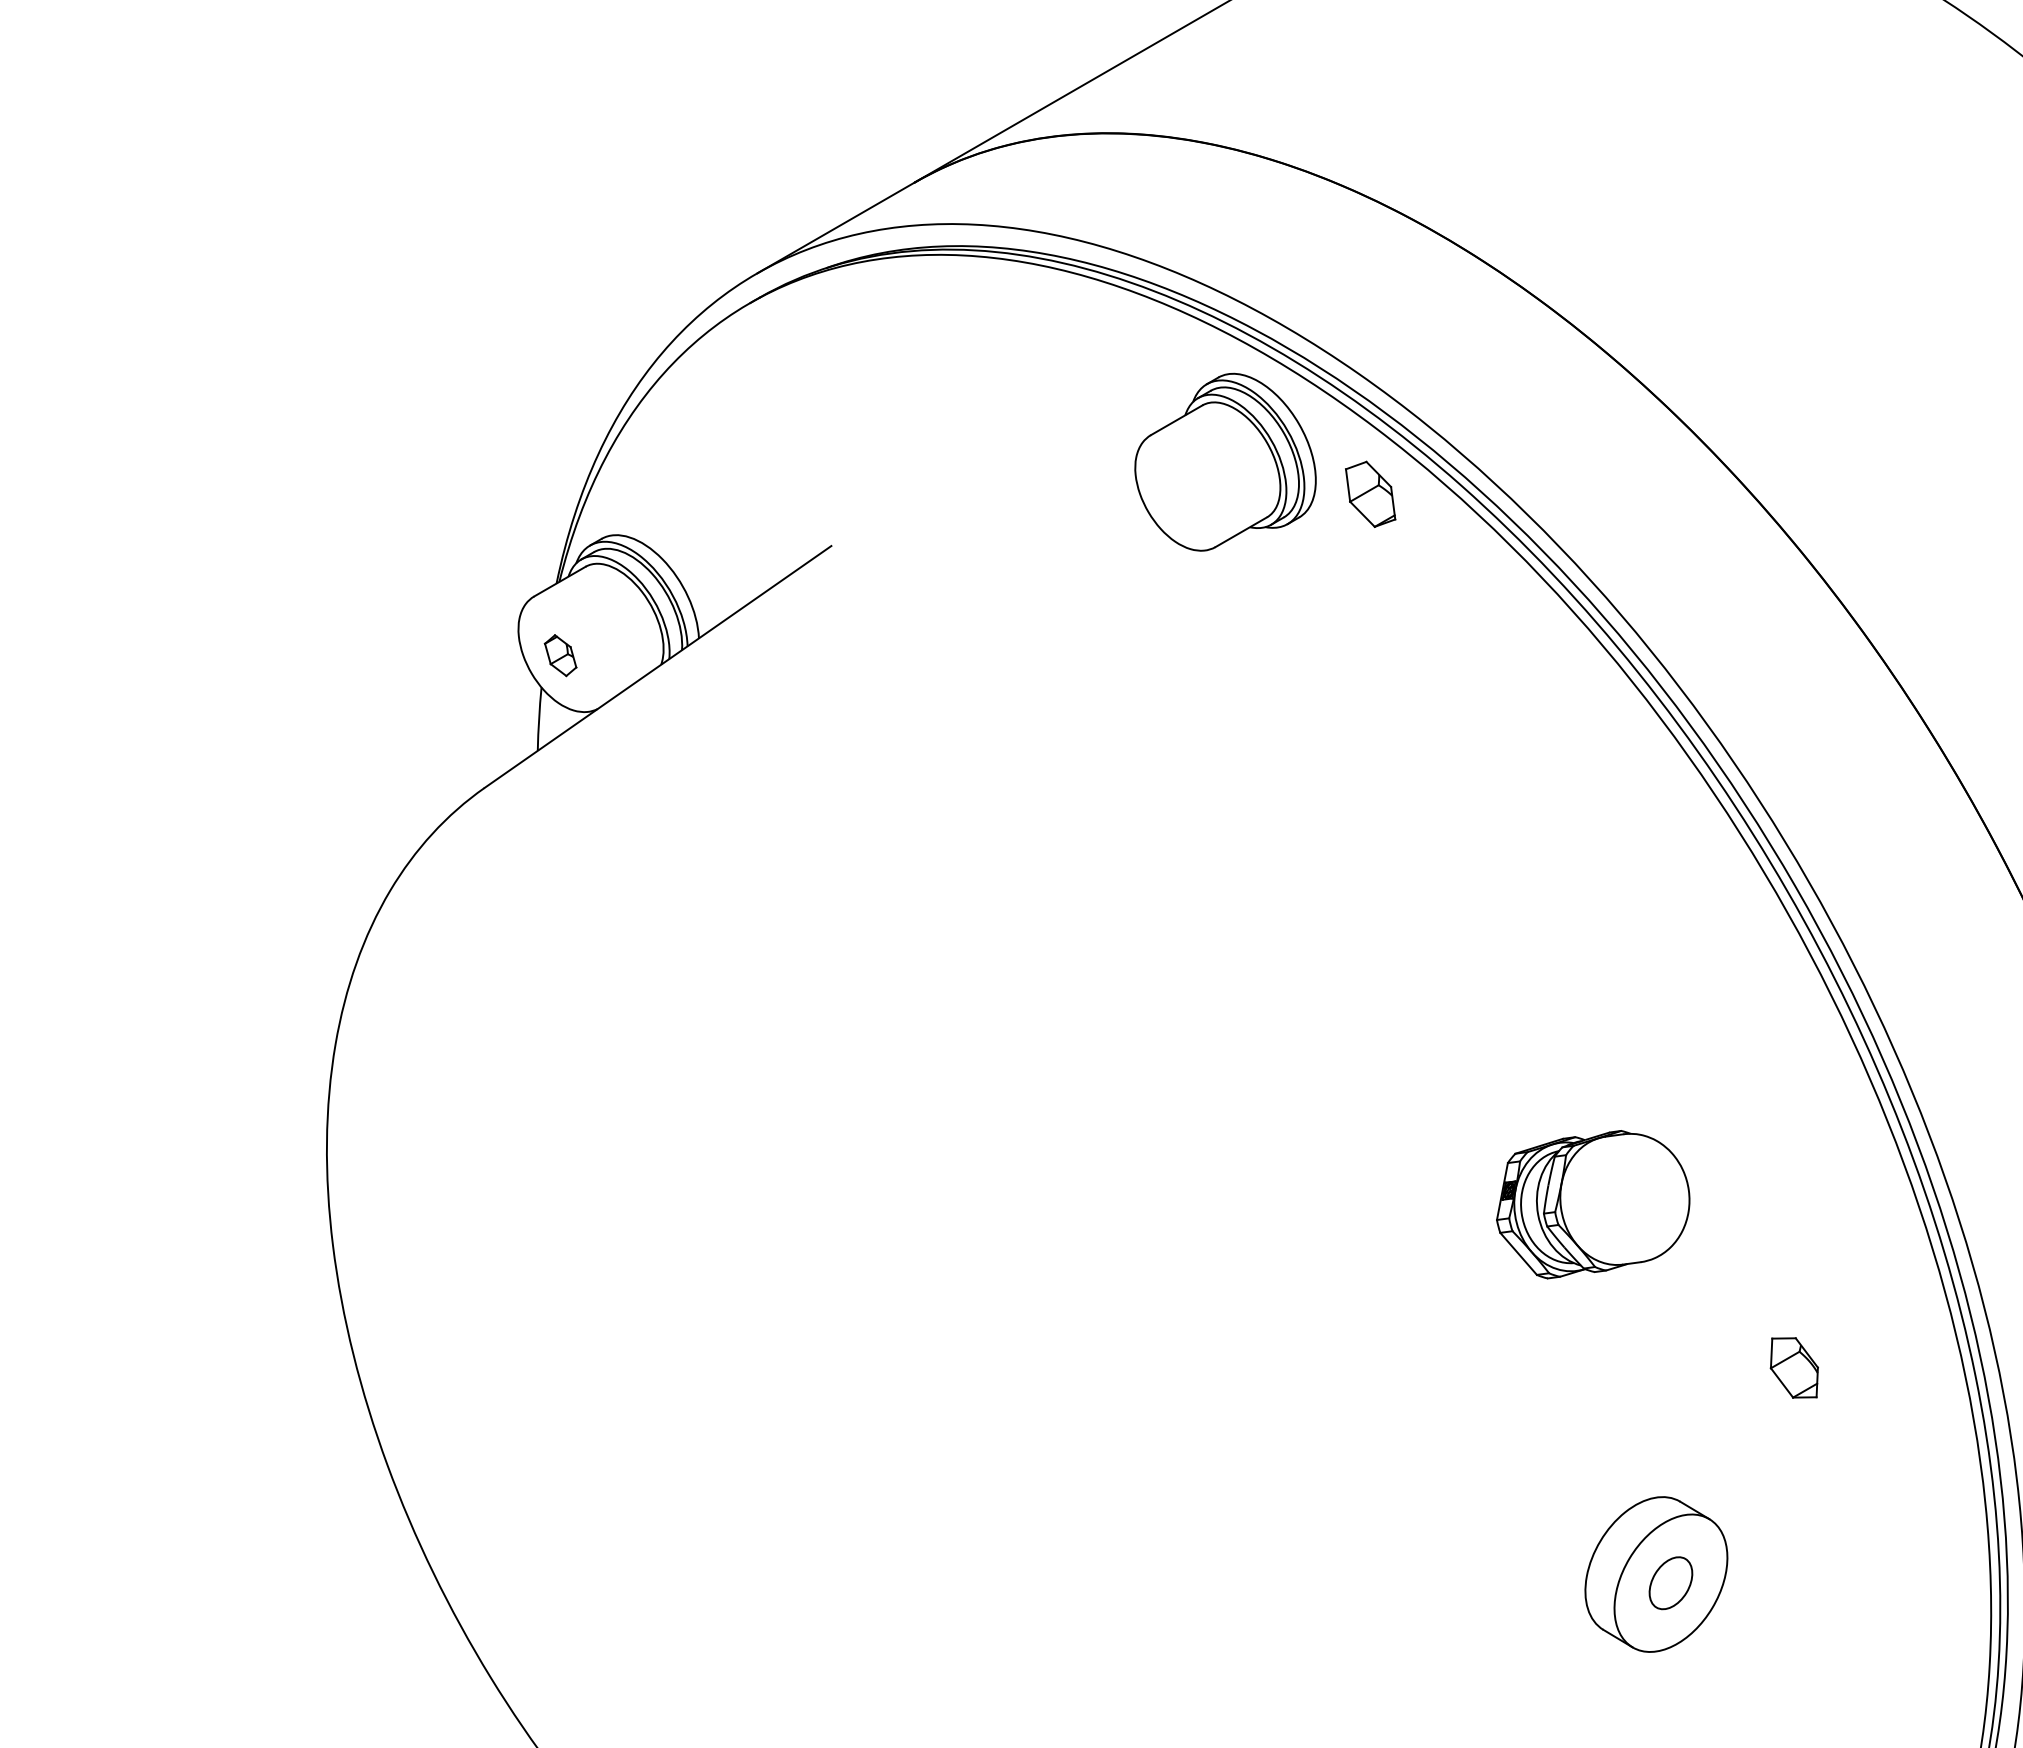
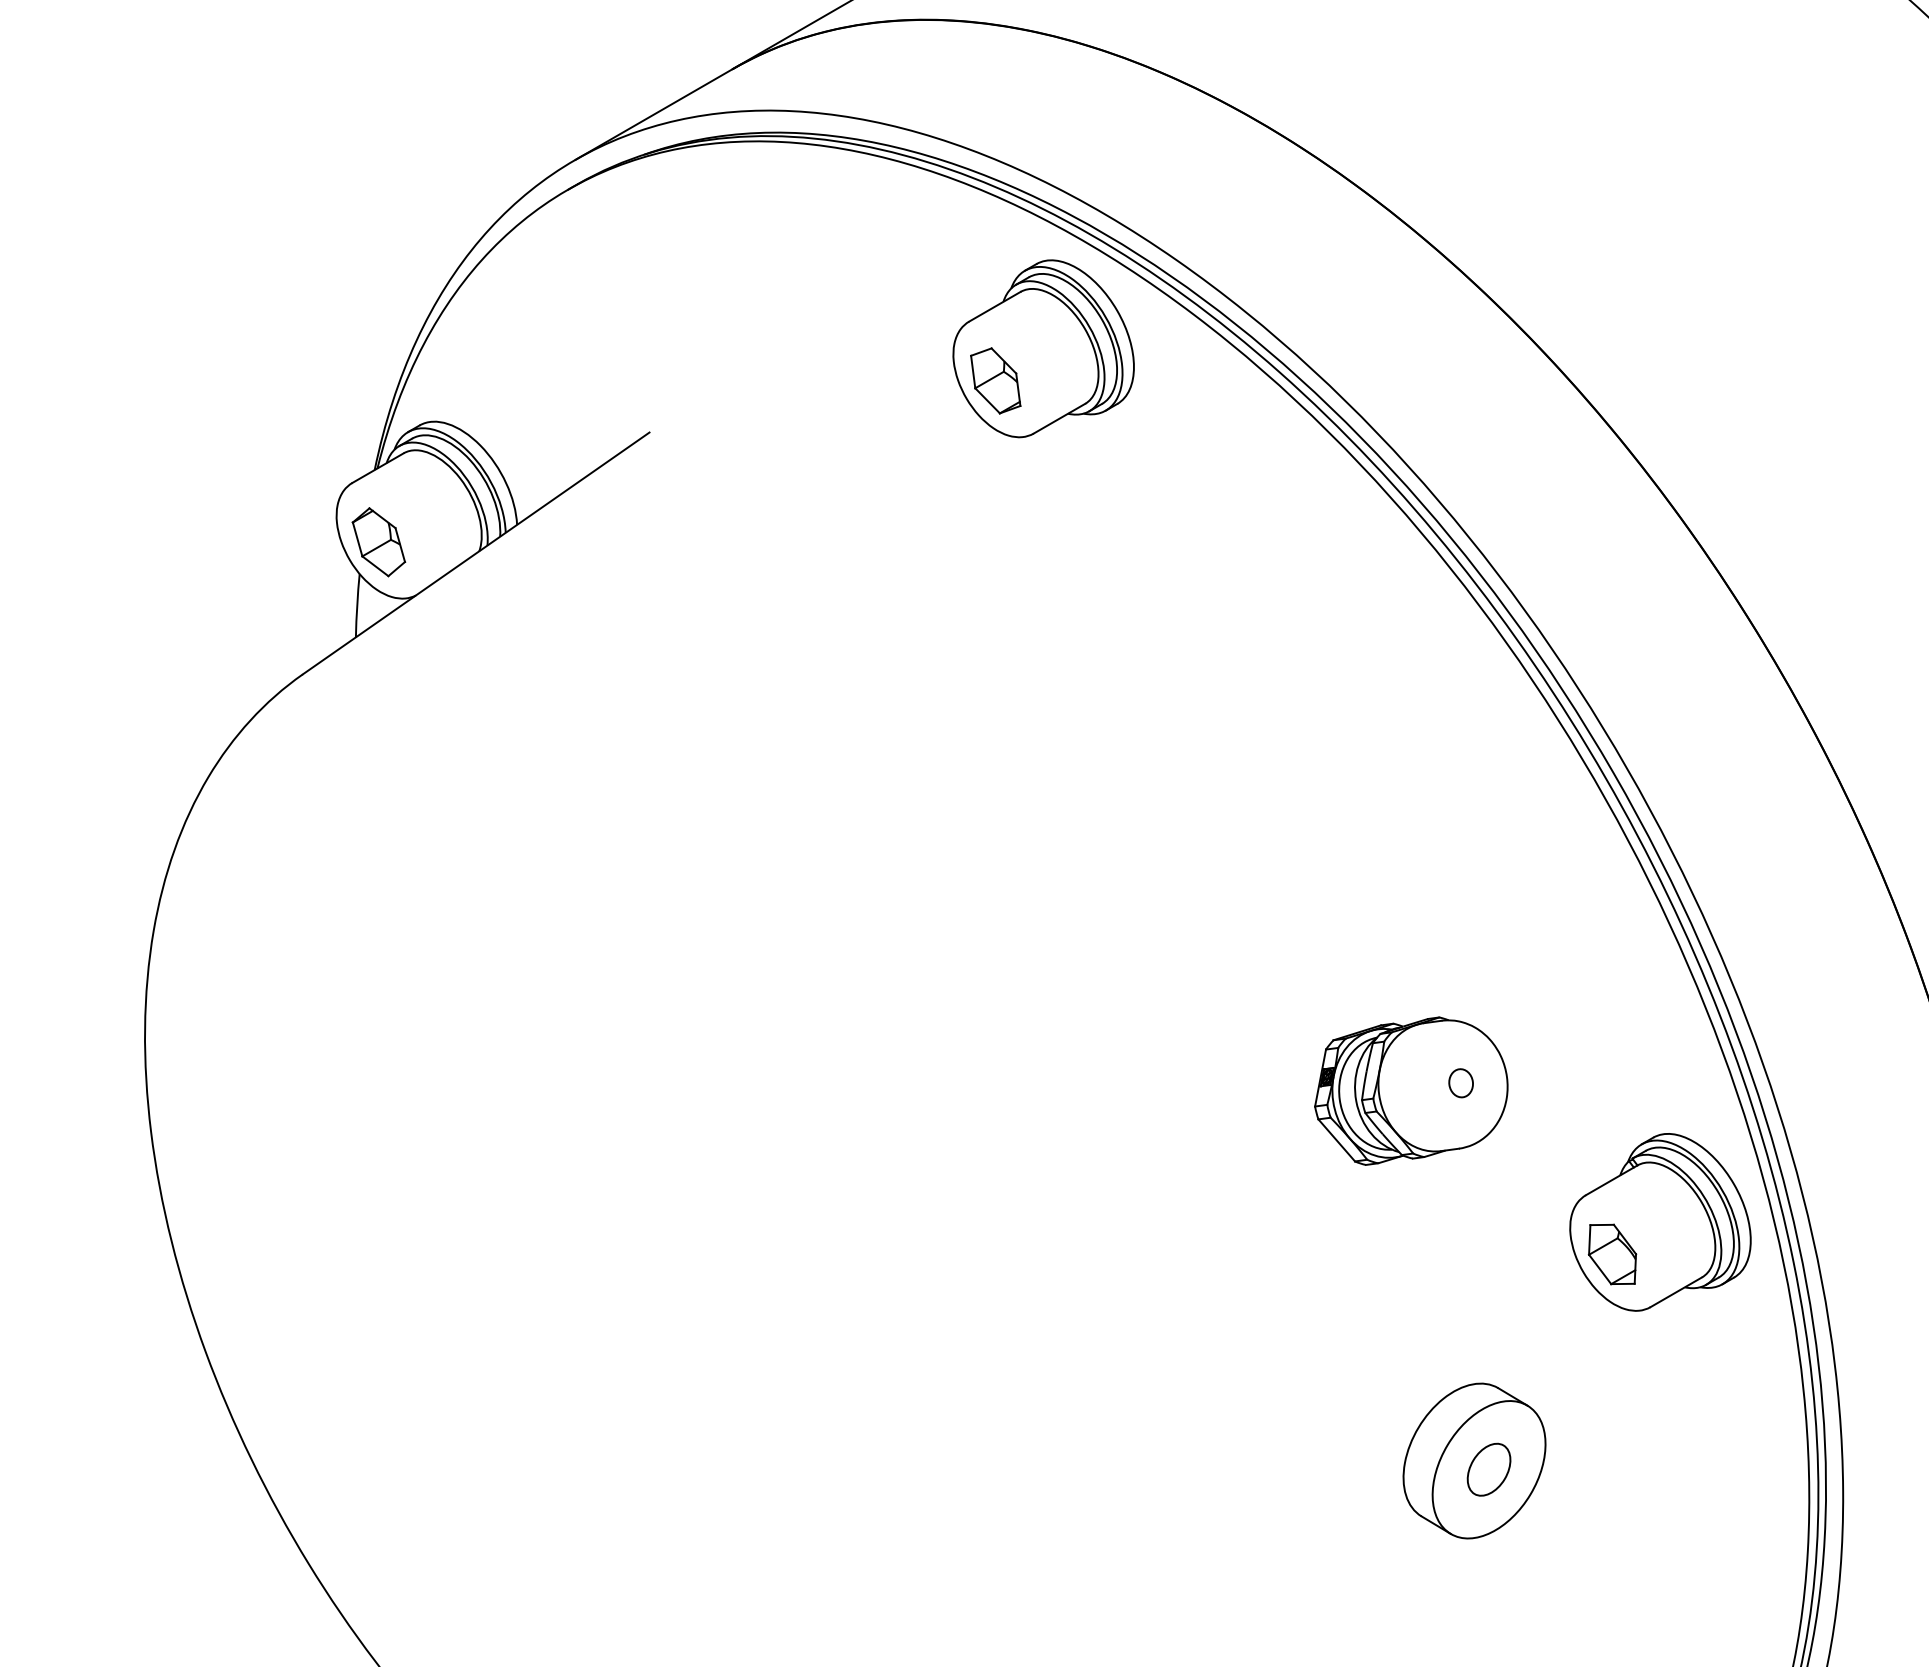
part: (1370, 493) -> (995, 380), moved
part: (560, 655) -> (378, 542), size x1.67
part: (1642, 1196) -> (1460, 1083), added
part: (1842, 1335) -> (1660, 1222), added

